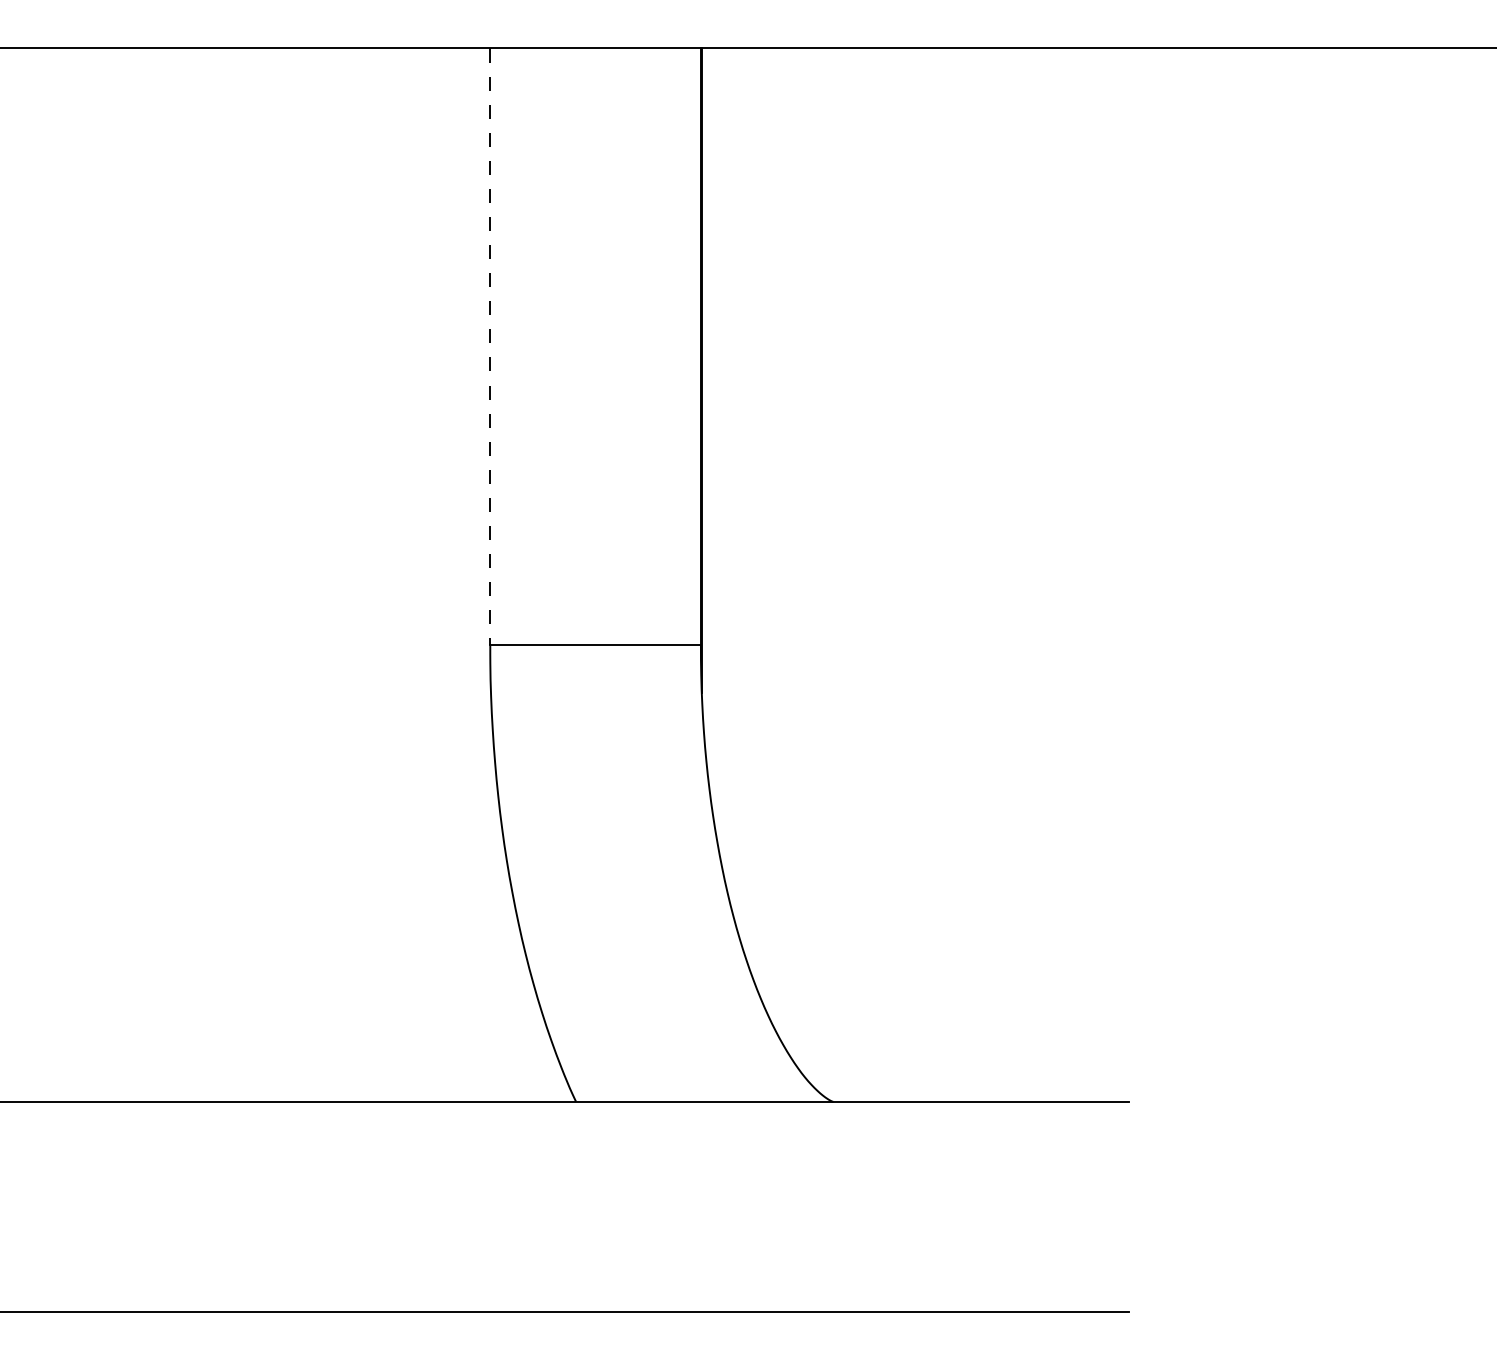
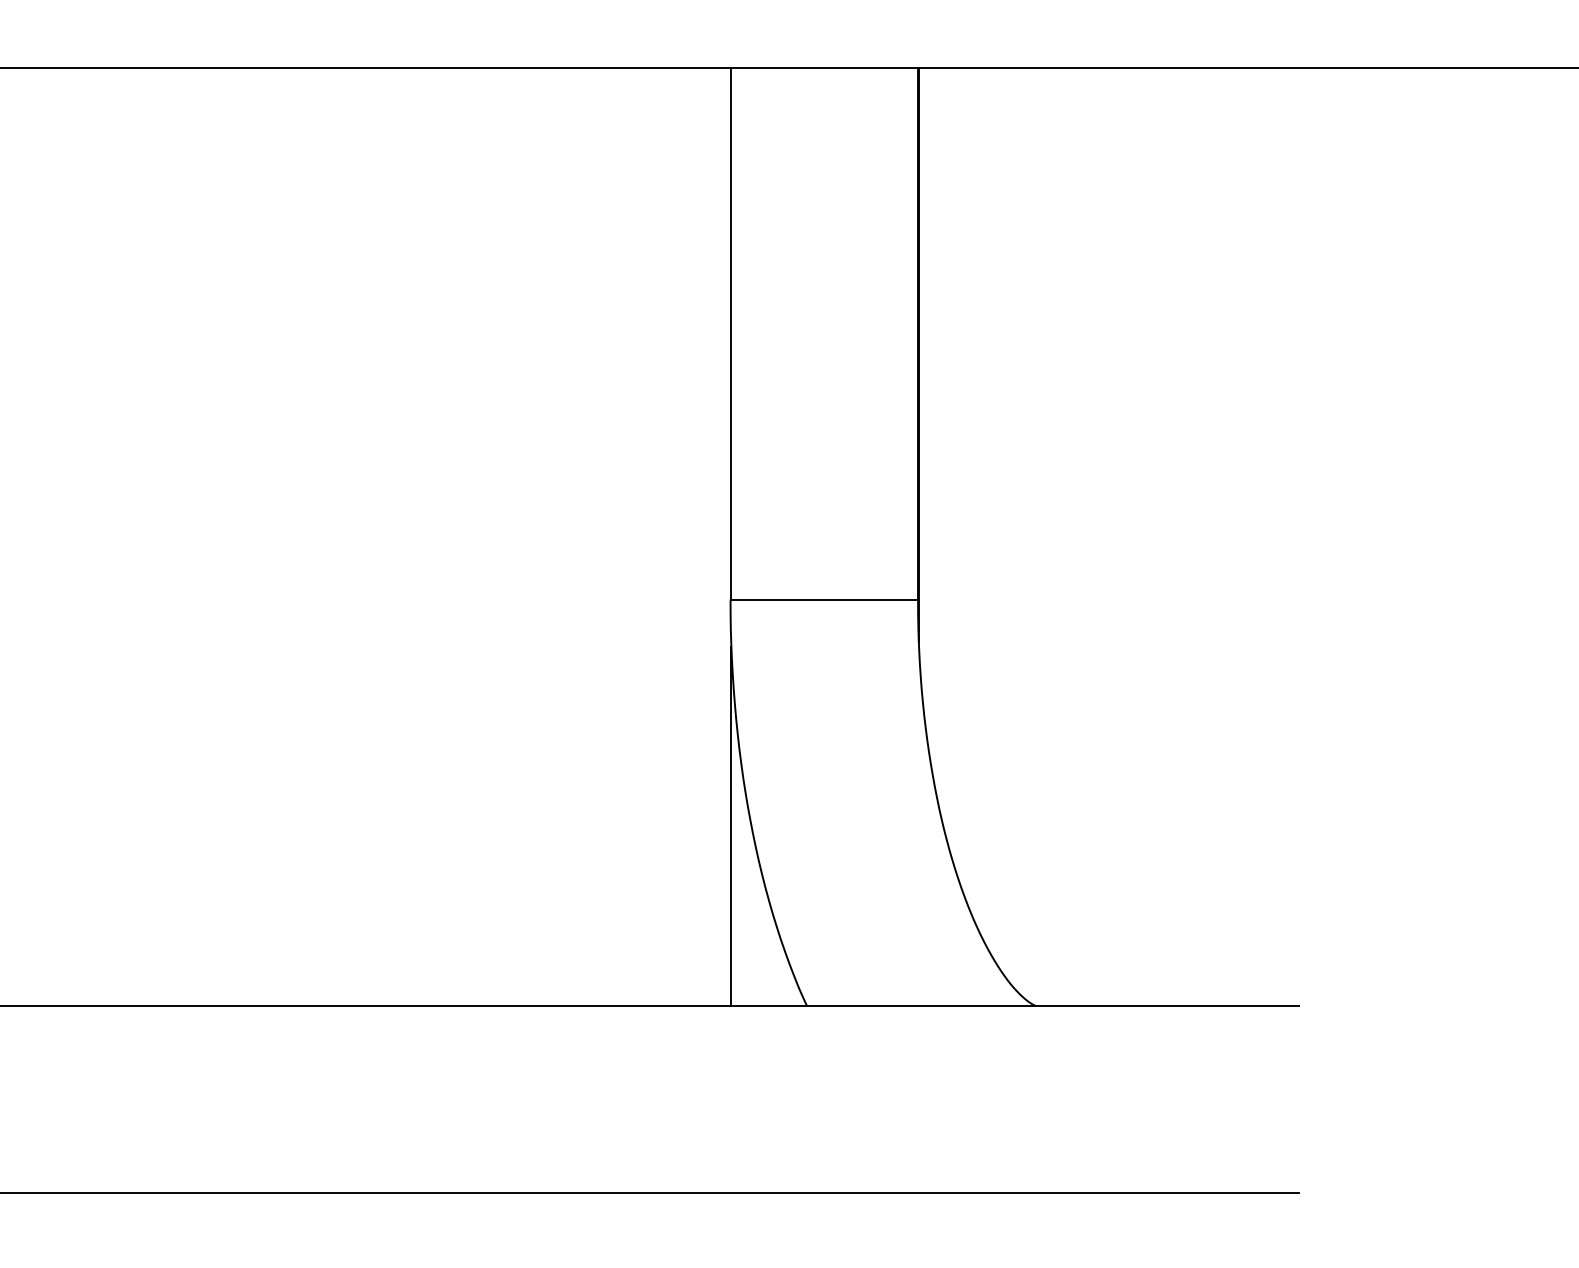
line: (490, 347) -> (730, 334), dashed -> solid
line: (491, 900) -> (731, 826), added

